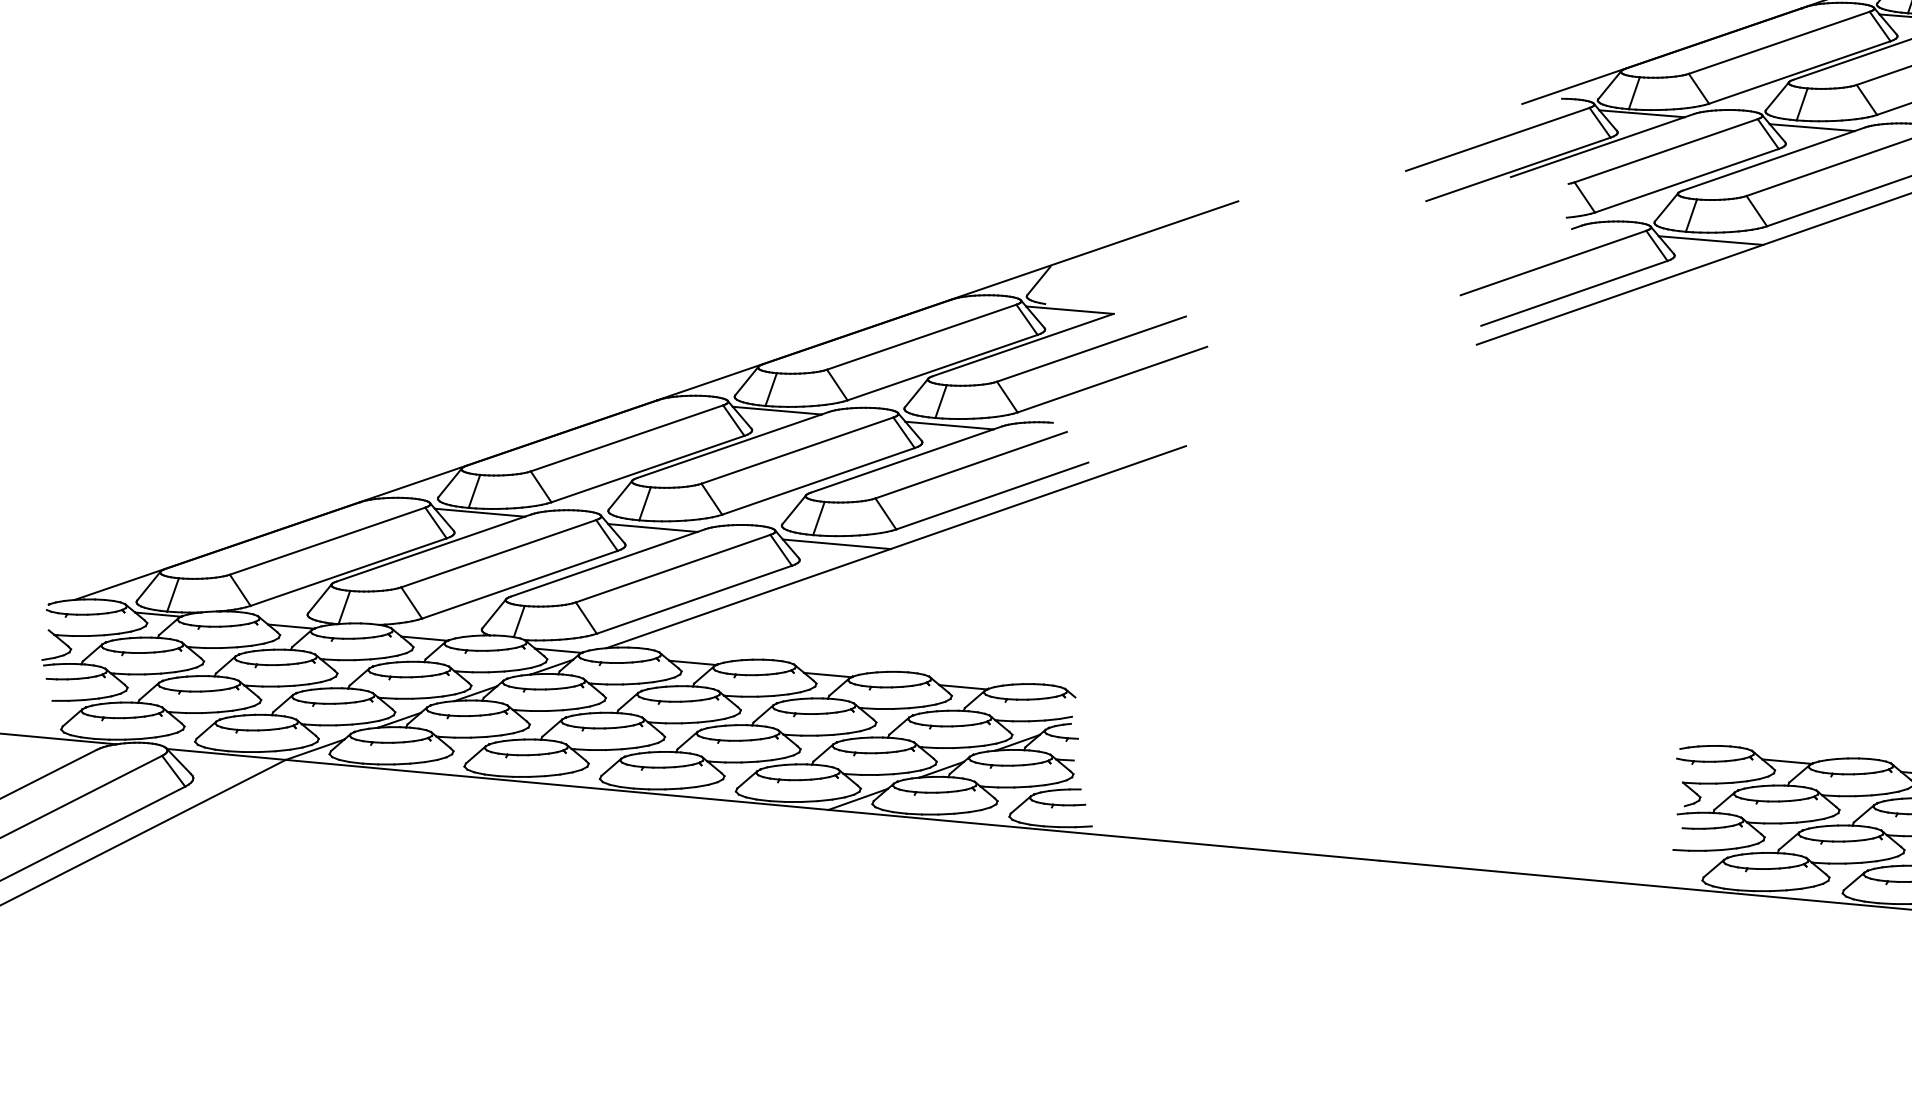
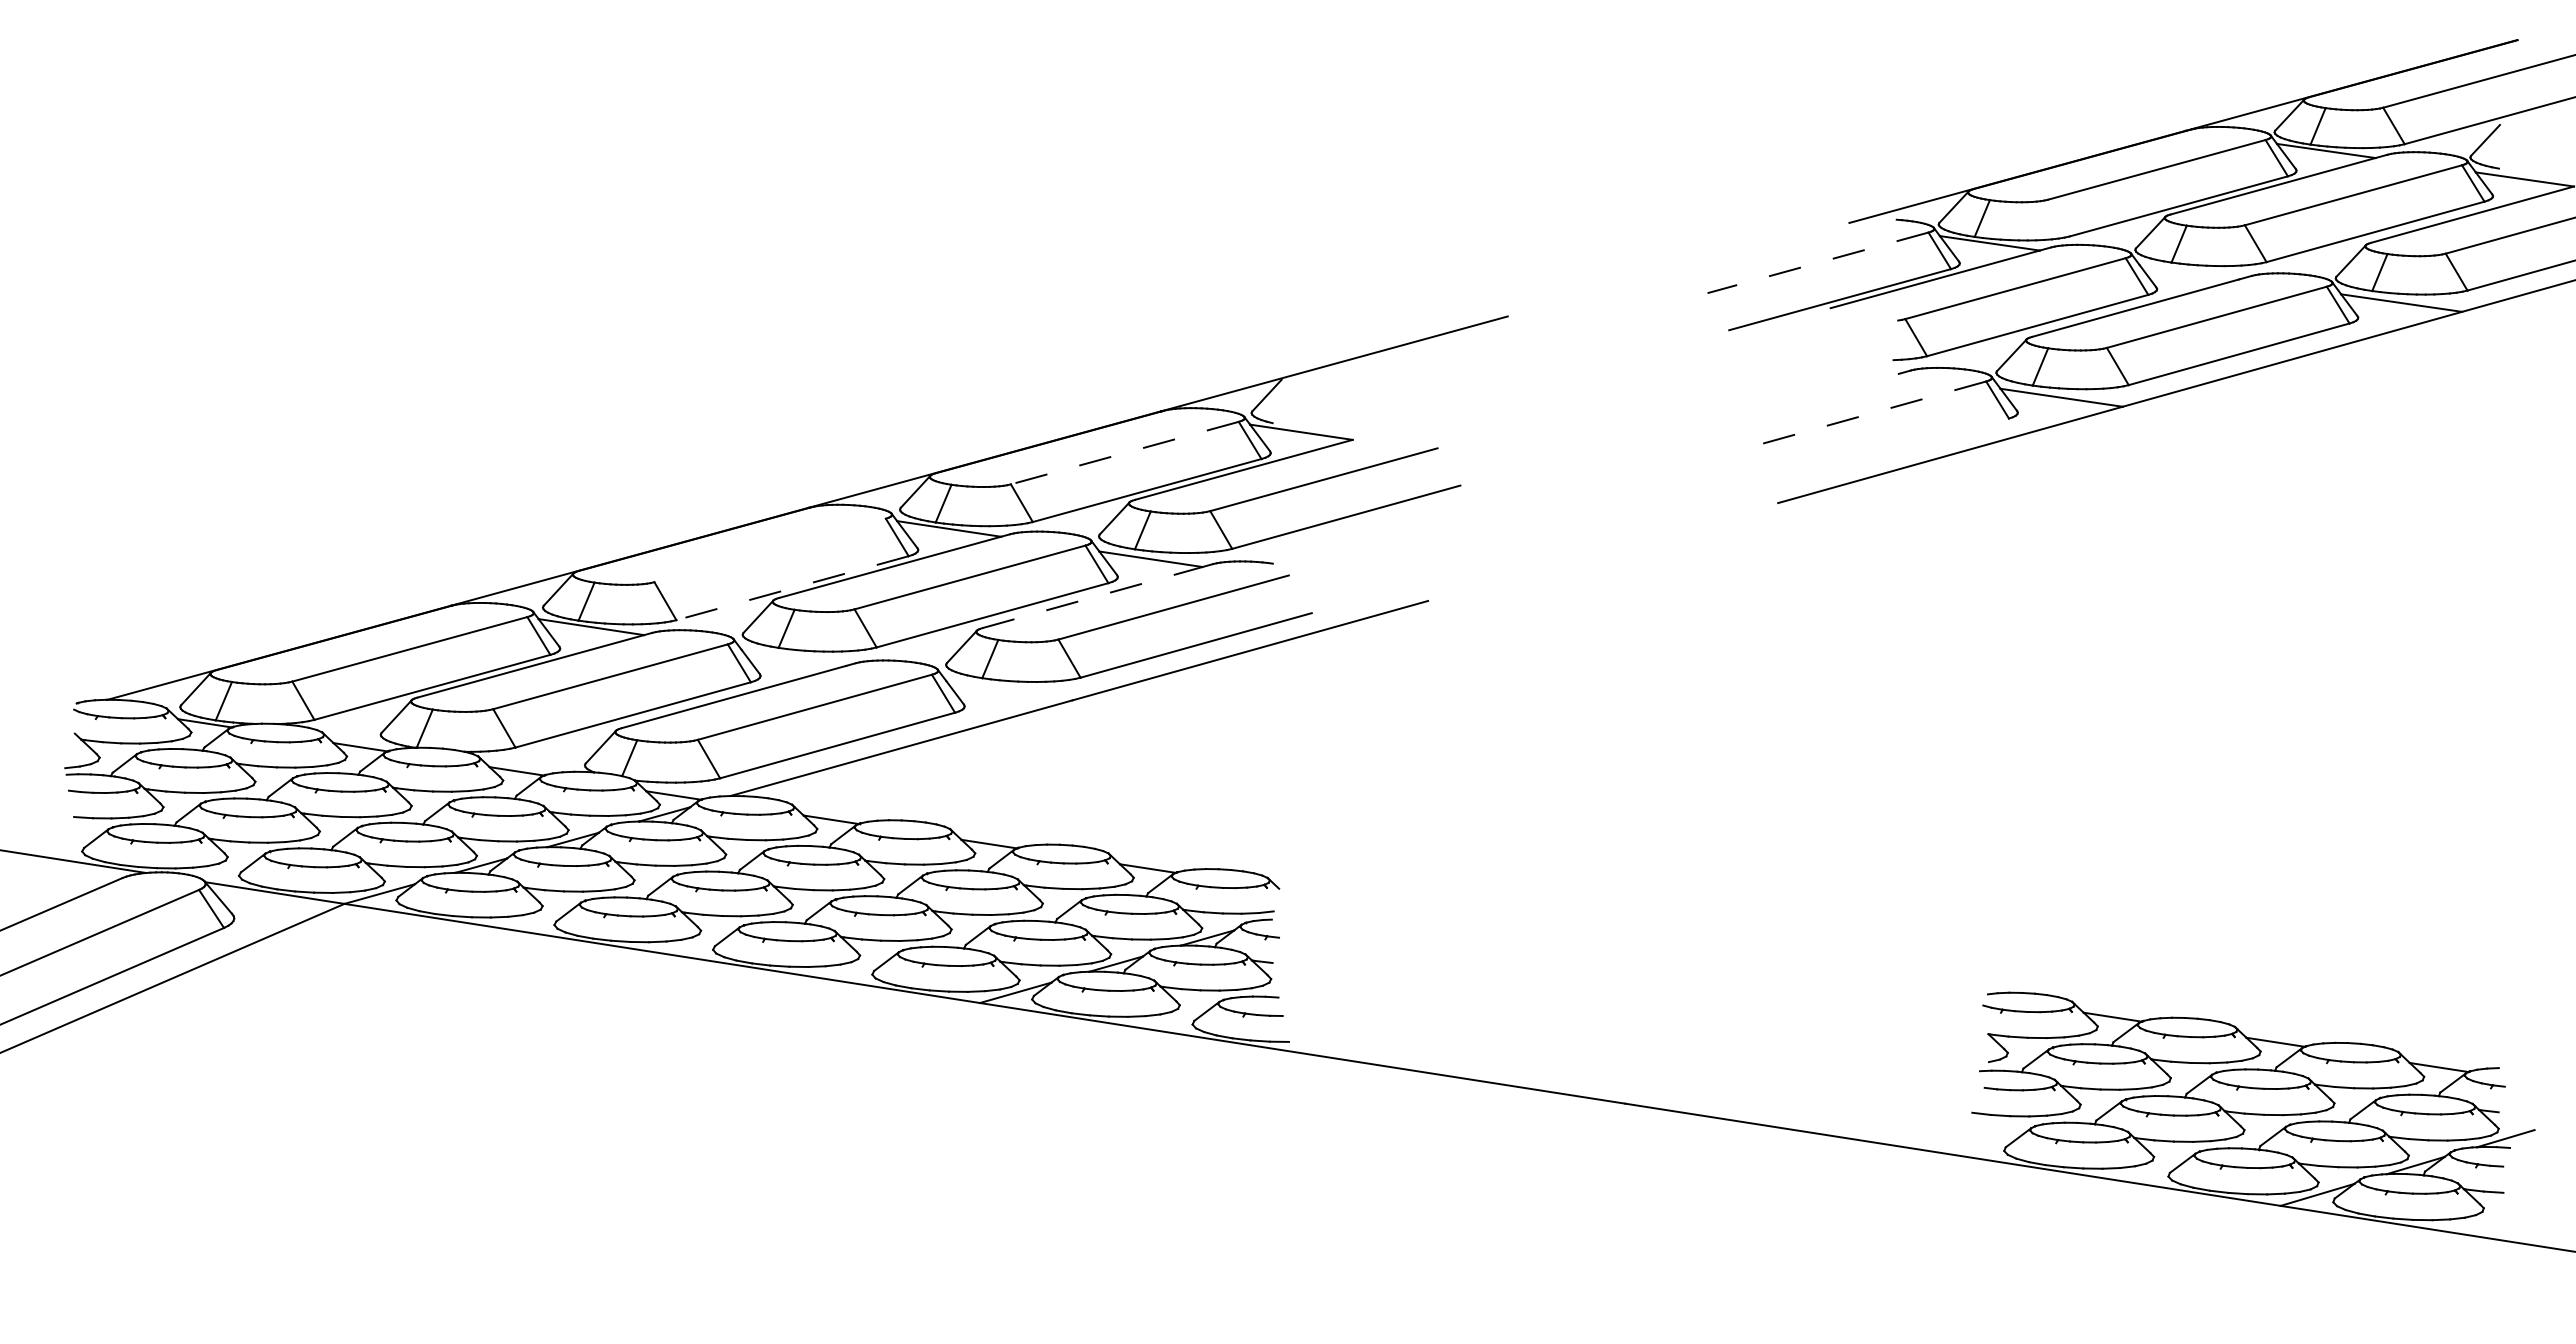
line: (1698, 88) -> (2058, 217), removed
line: (1812, 127) -> (2189, 272), removed
line: (1498, 139) -> (1818, 262), solid -> dashed
line: (1553, 262) -> (1874, 412), solid -> dashed
line: (1574, 293) -> (1896, 449), removed
line: (921, 337) -> (1124, 453), solid -> dashed
line: (626, 438) -> (769, 550), removed
line: (902, 460) -> (1093, 597), solid -> dashed
line: (647, 469) -> (792, 588), solid -> dashed
line: (652, 527) -> (793, 657), removed
line: (836, 544) -> (1009, 690), removed

